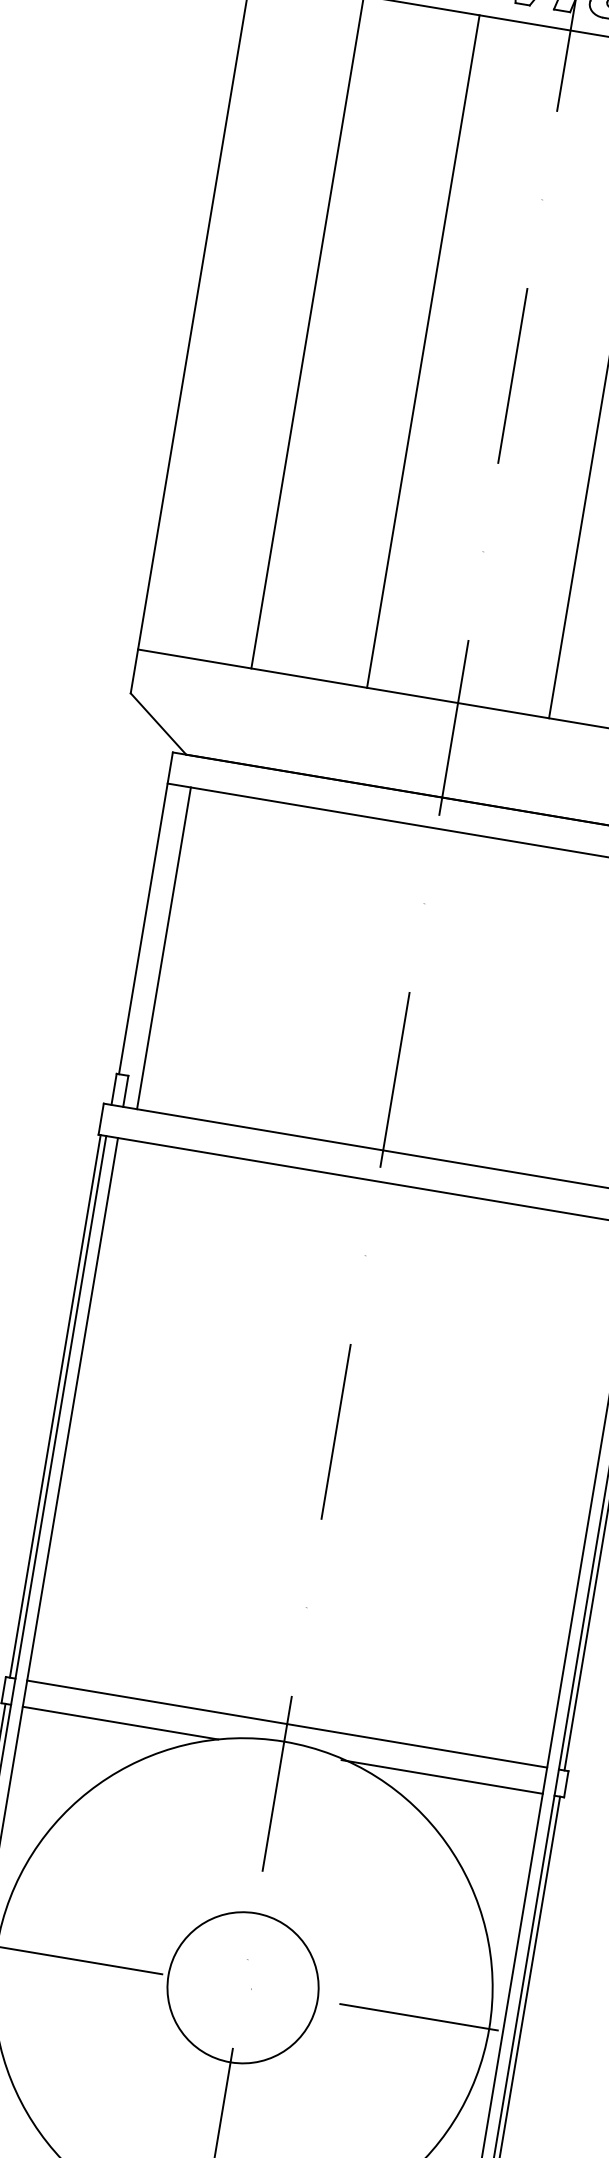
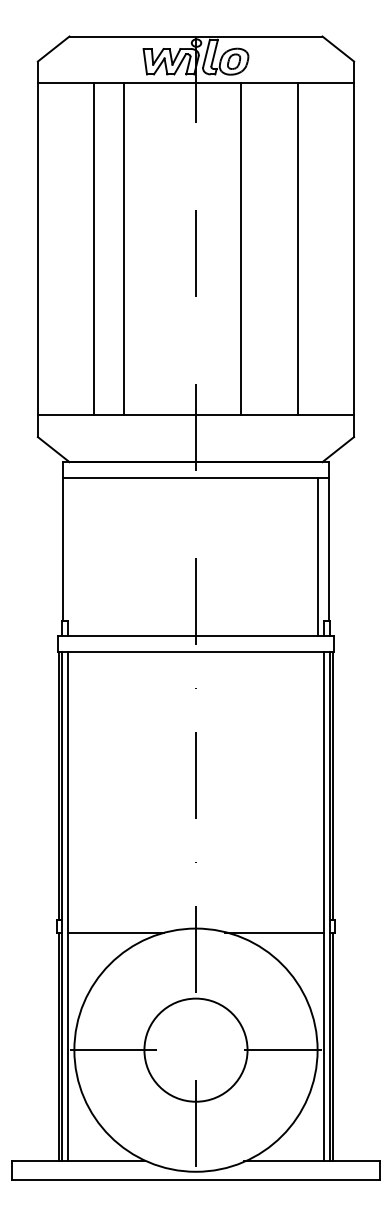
line: (424, 352) -> (124, 249), moved
line: (164, 947) -> (74, 556), removed
line: (286, 1723) -> (195, 919), removed
circle: (241, 1988) -> (195, 1050), size x1.4

